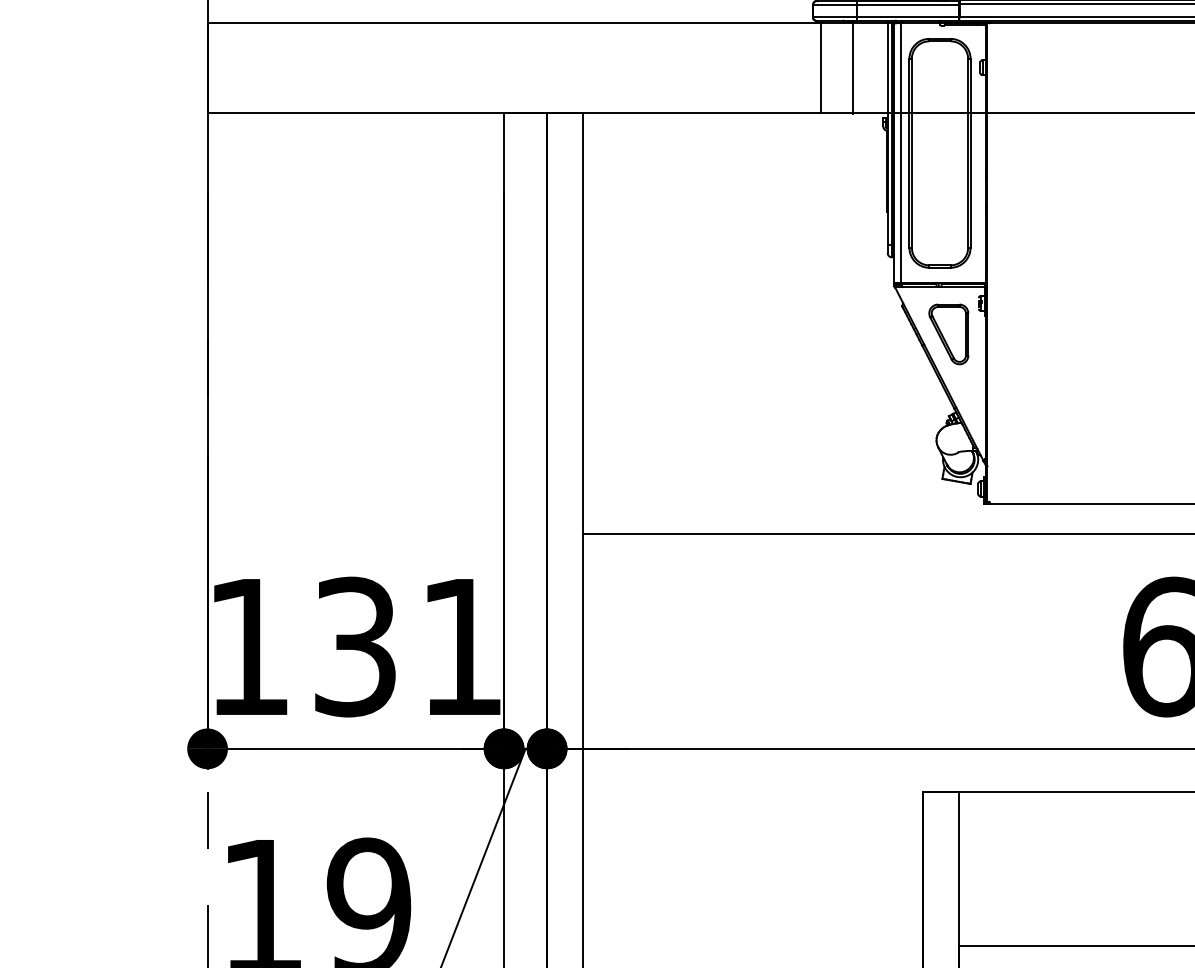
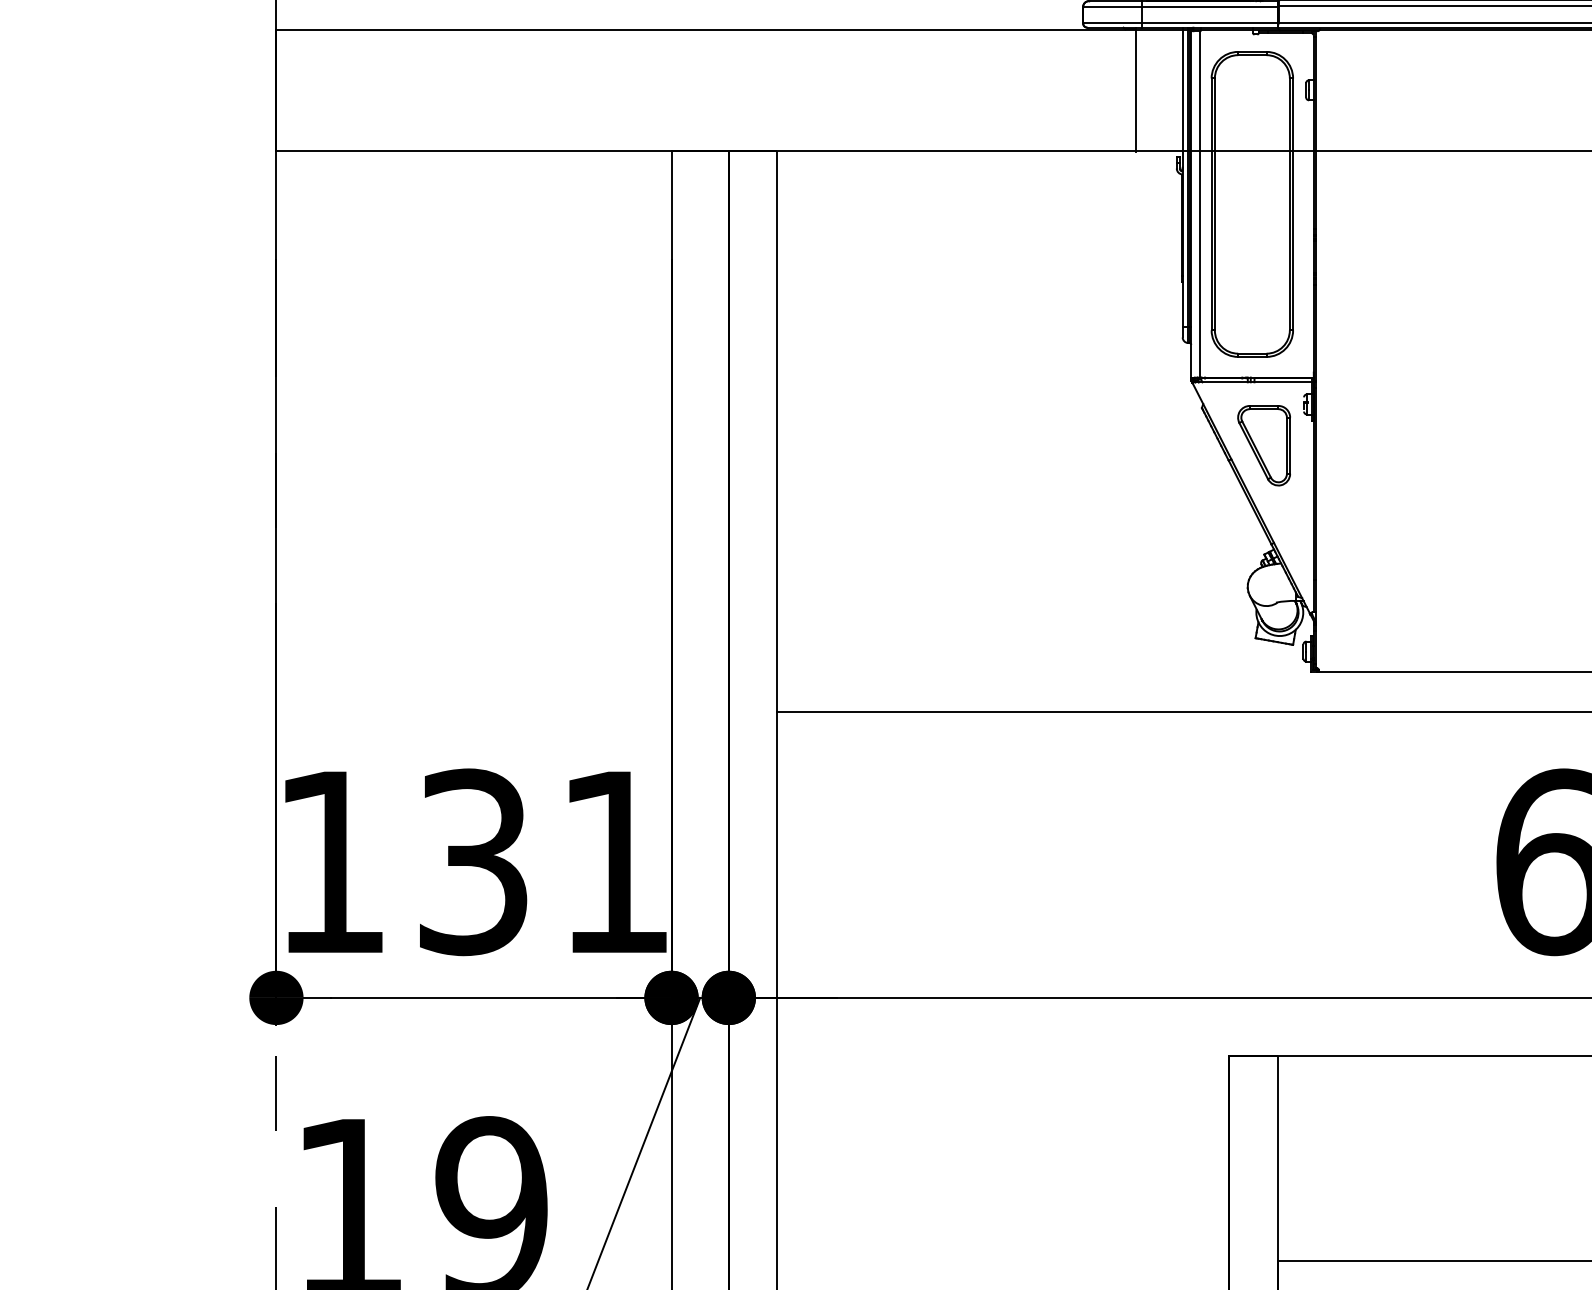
line: (820, 67) -> (1093, 90), removed

